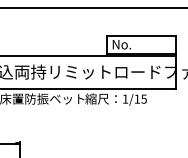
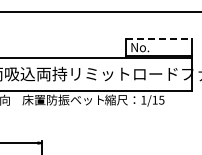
line: (141, 36) -> (159, 39), solid -> dashed

